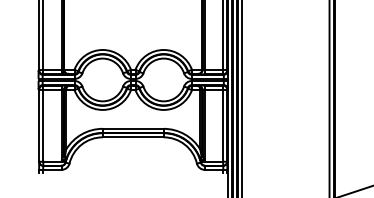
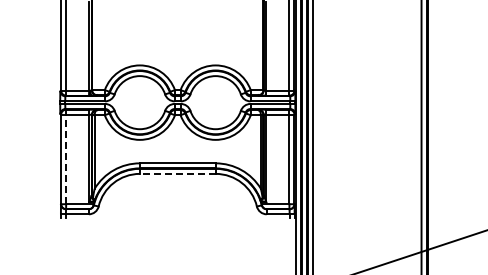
line: (43, 123) -> (66, 156), solid -> dashed
line: (133, 137) -> (177, 173), solid -> dashed

